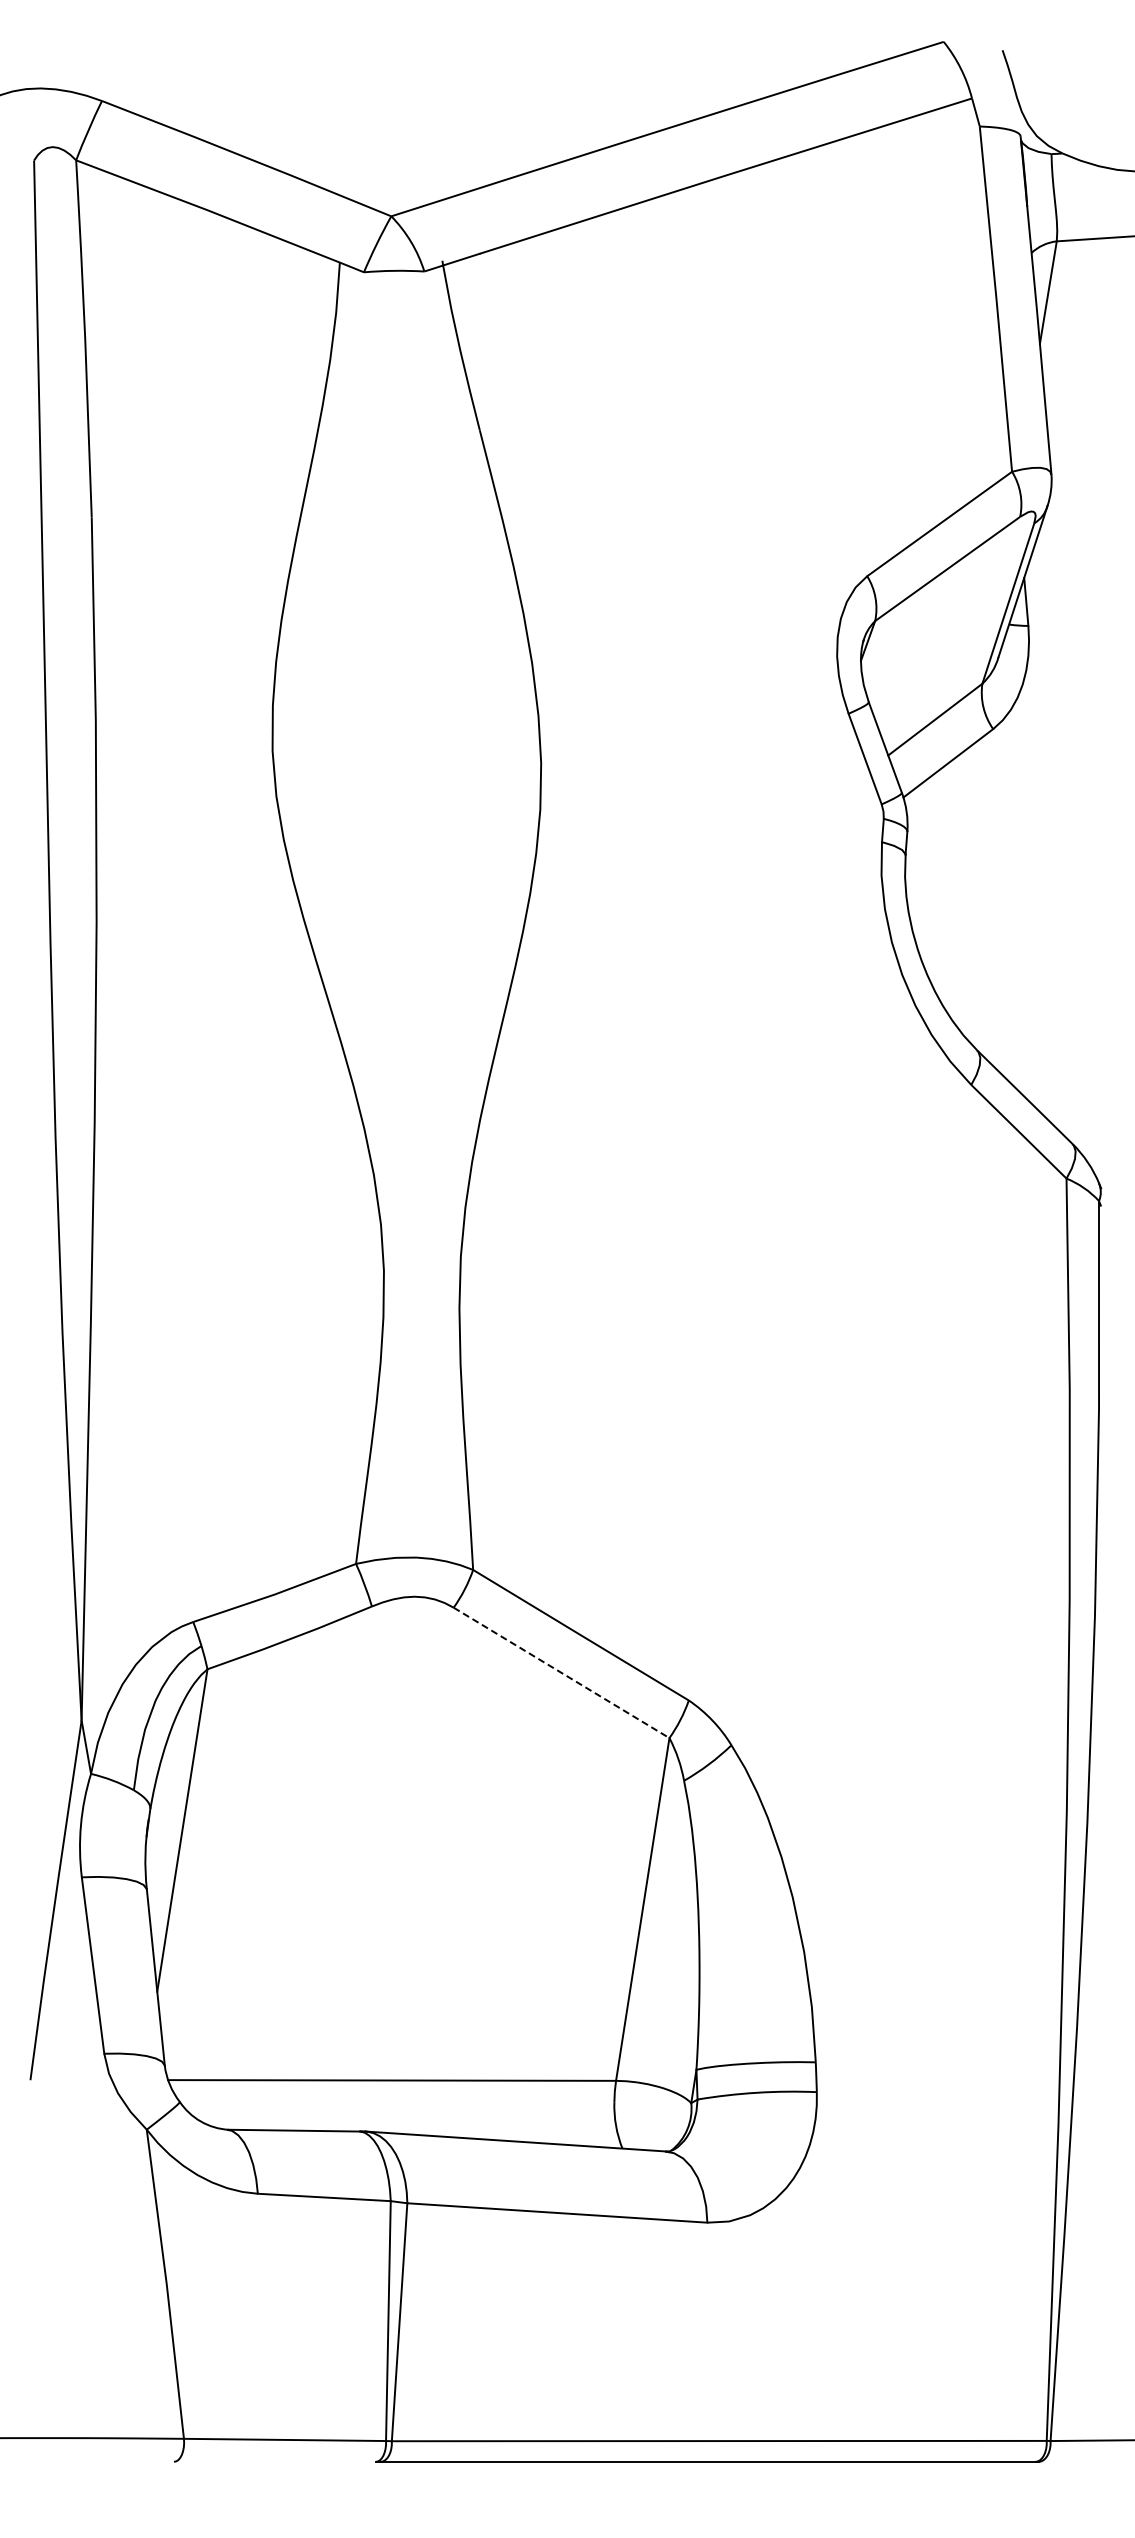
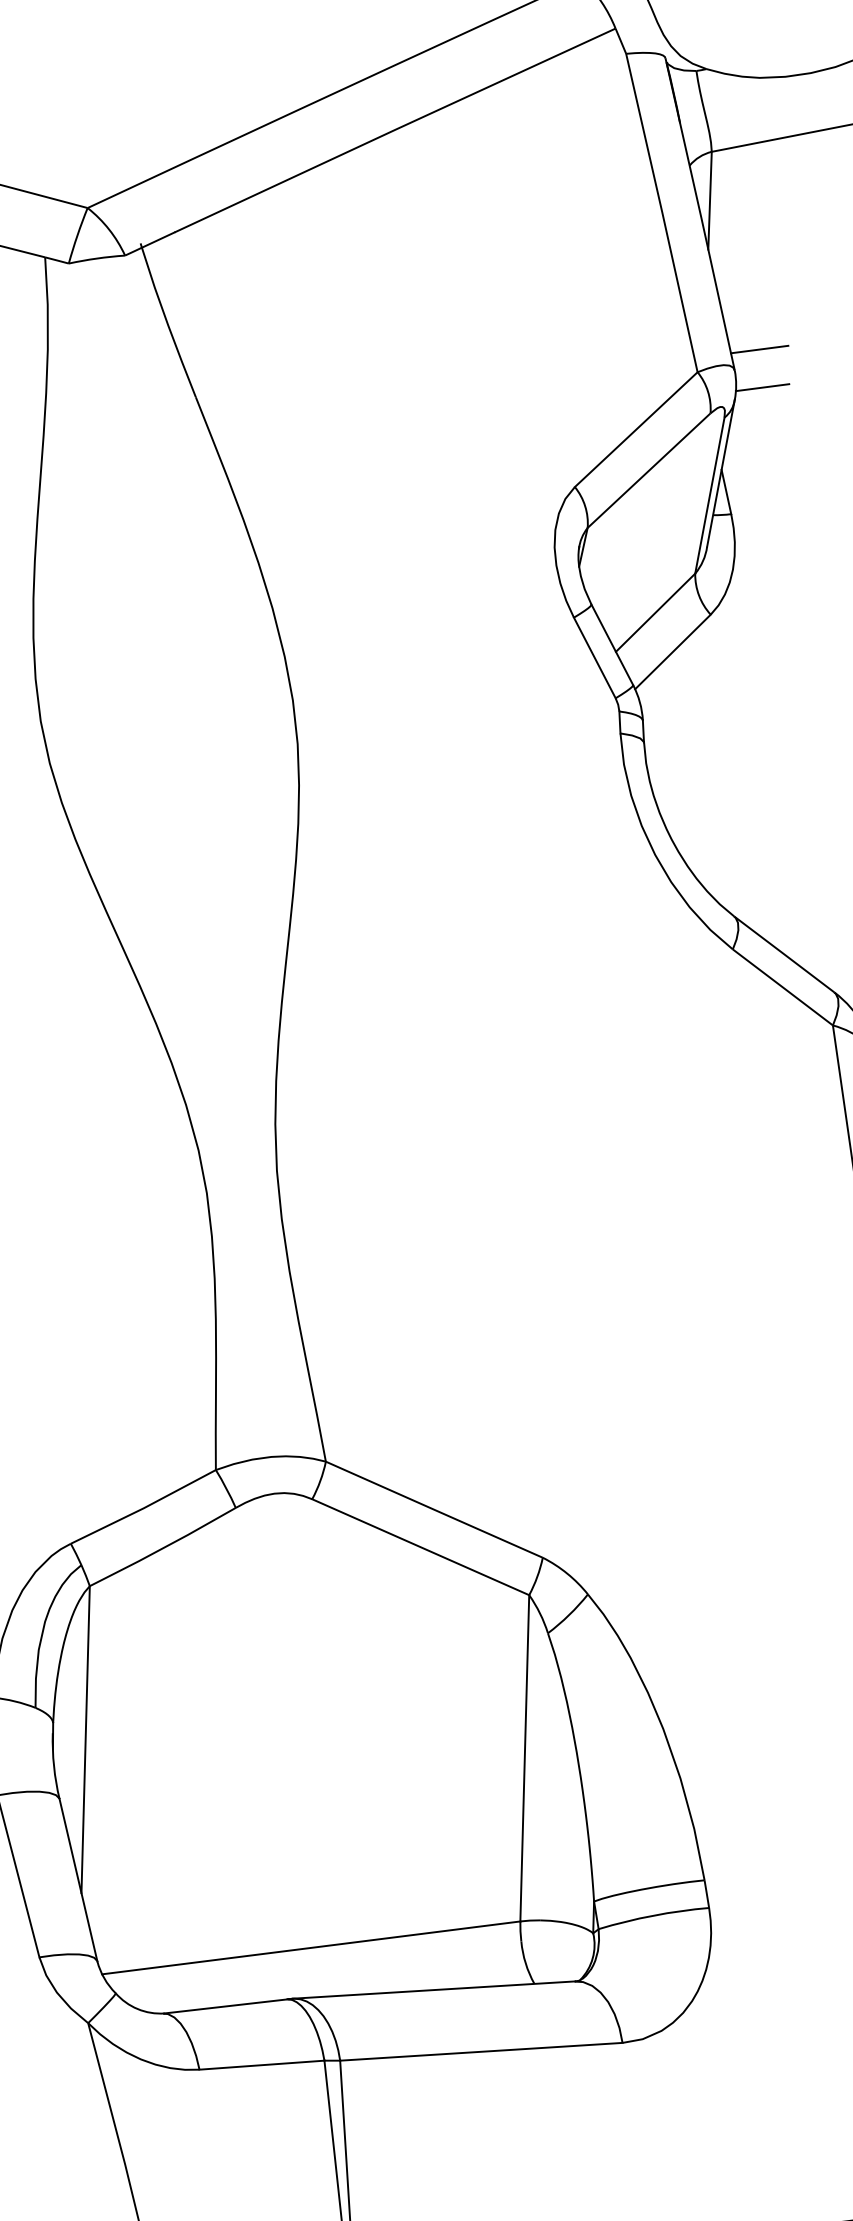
line: (1080, 456) -> (759, 349), added
line: (1078, 496) -> (762, 387), added
line: (561, 1673) -> (420, 1547), dashed -> solid

